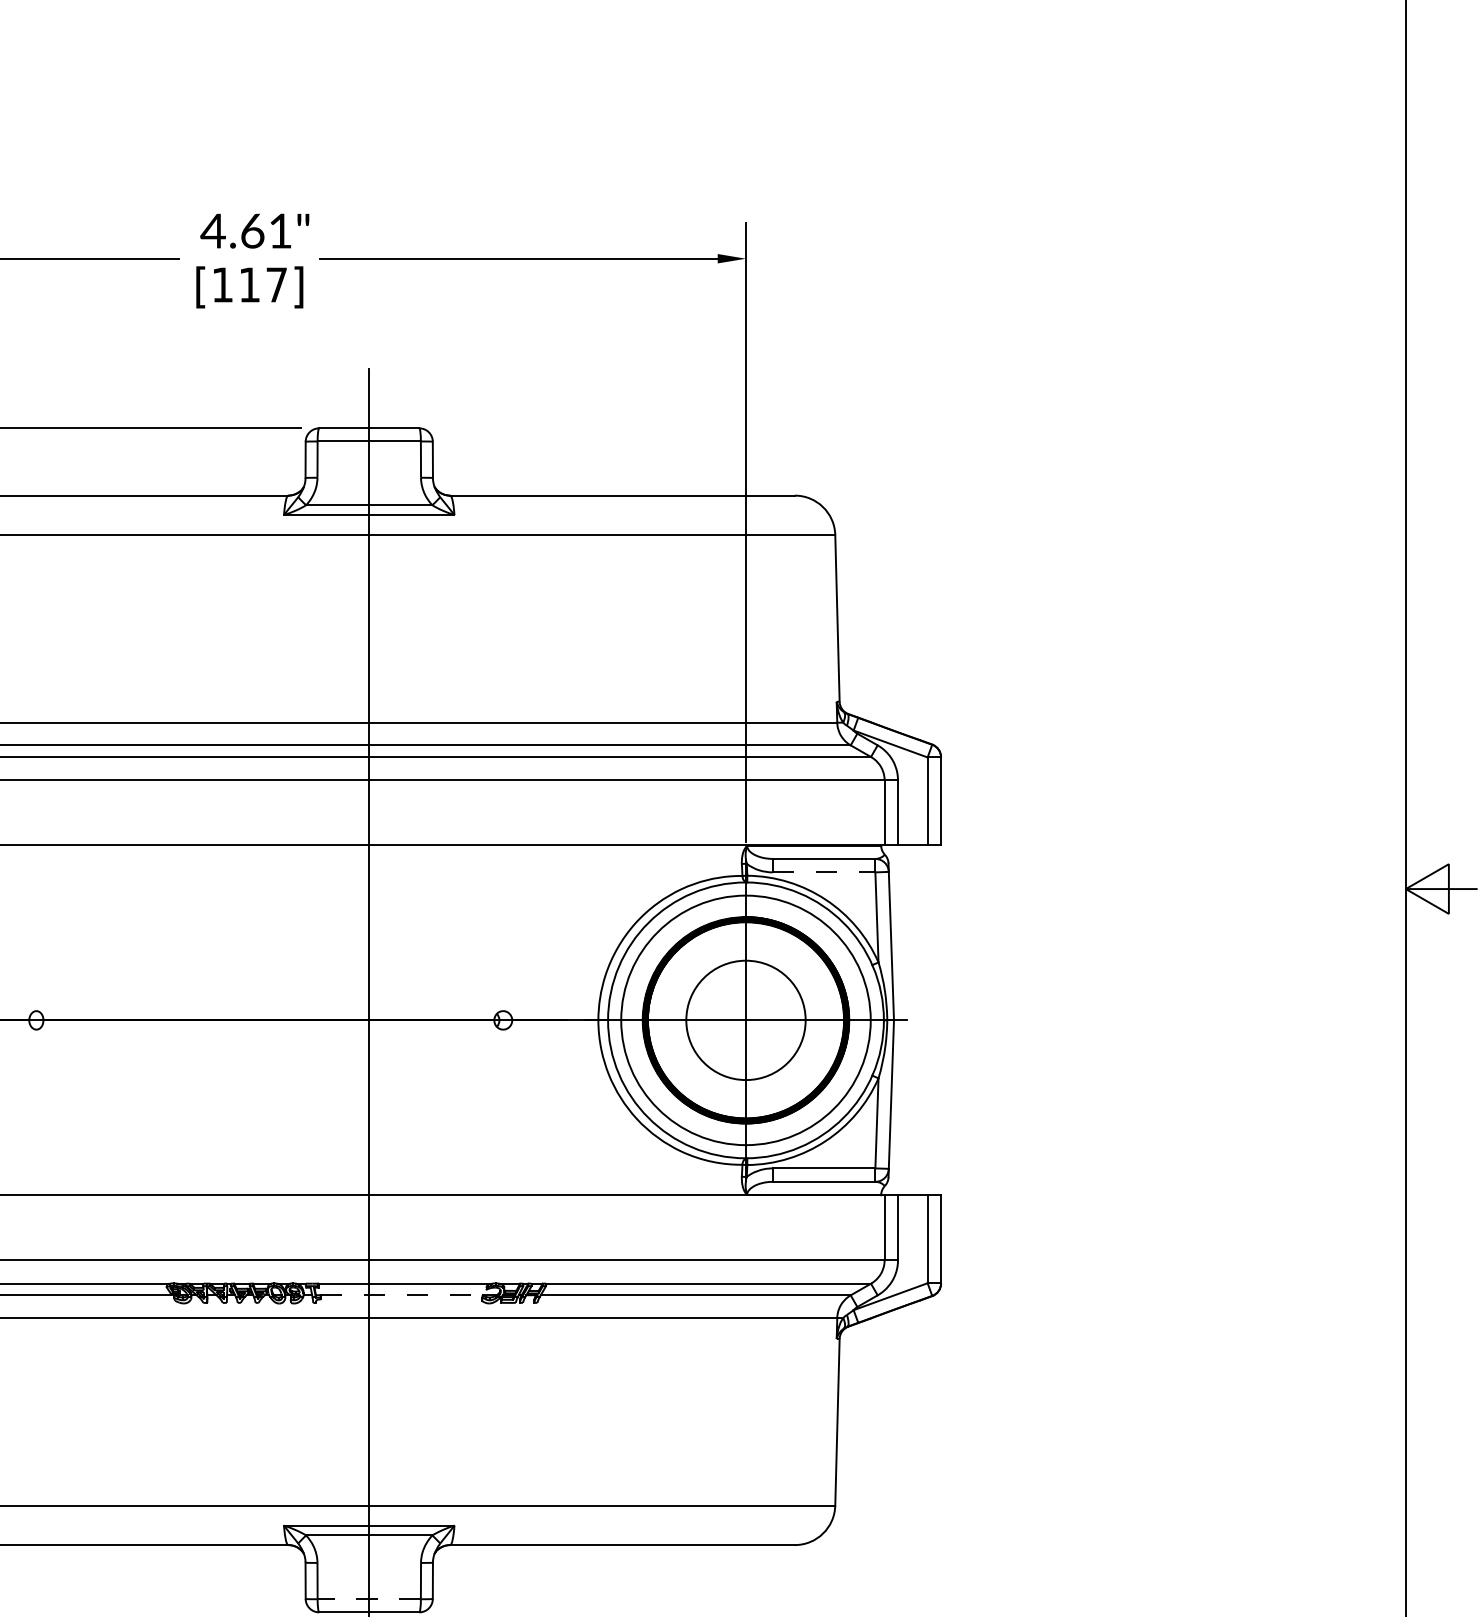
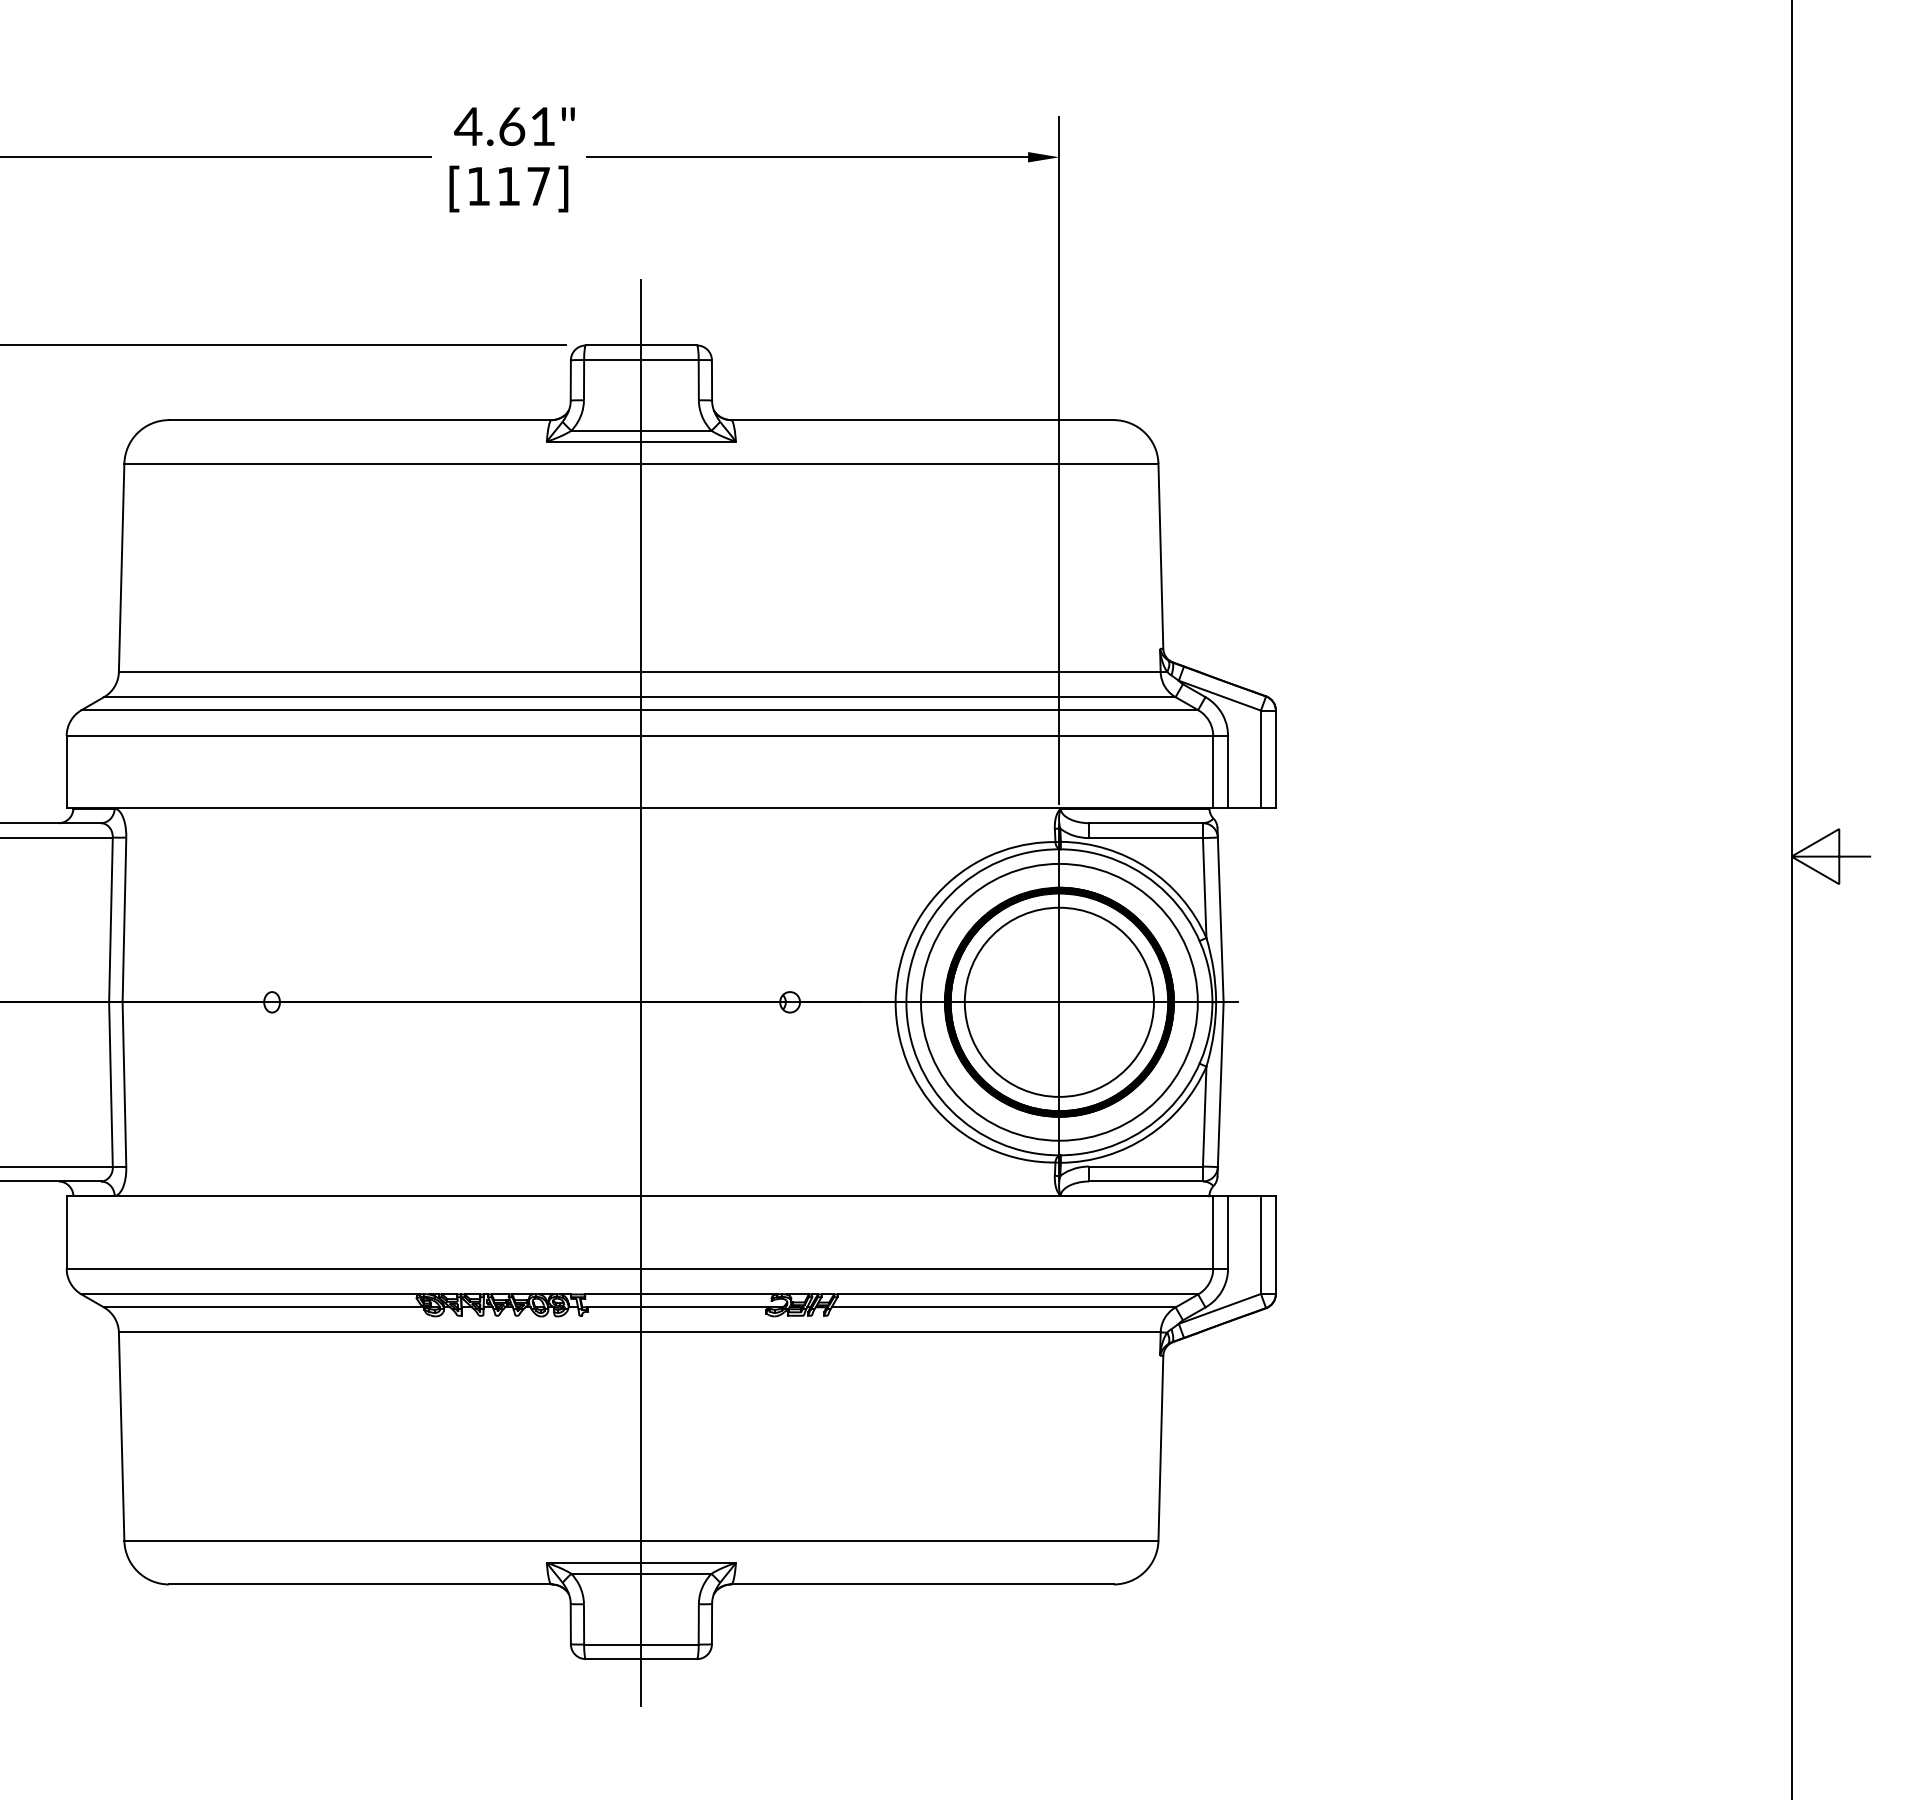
line: (824, 872) -> (1146, 838), dashed -> solid
circle: (746, 1019) -> (1059, 1001), size x1.43
line: (402, 1295) -> (678, 1307), dashed -> solid
line: (368, 1599) -> (640, 1644), dashed -> solid

